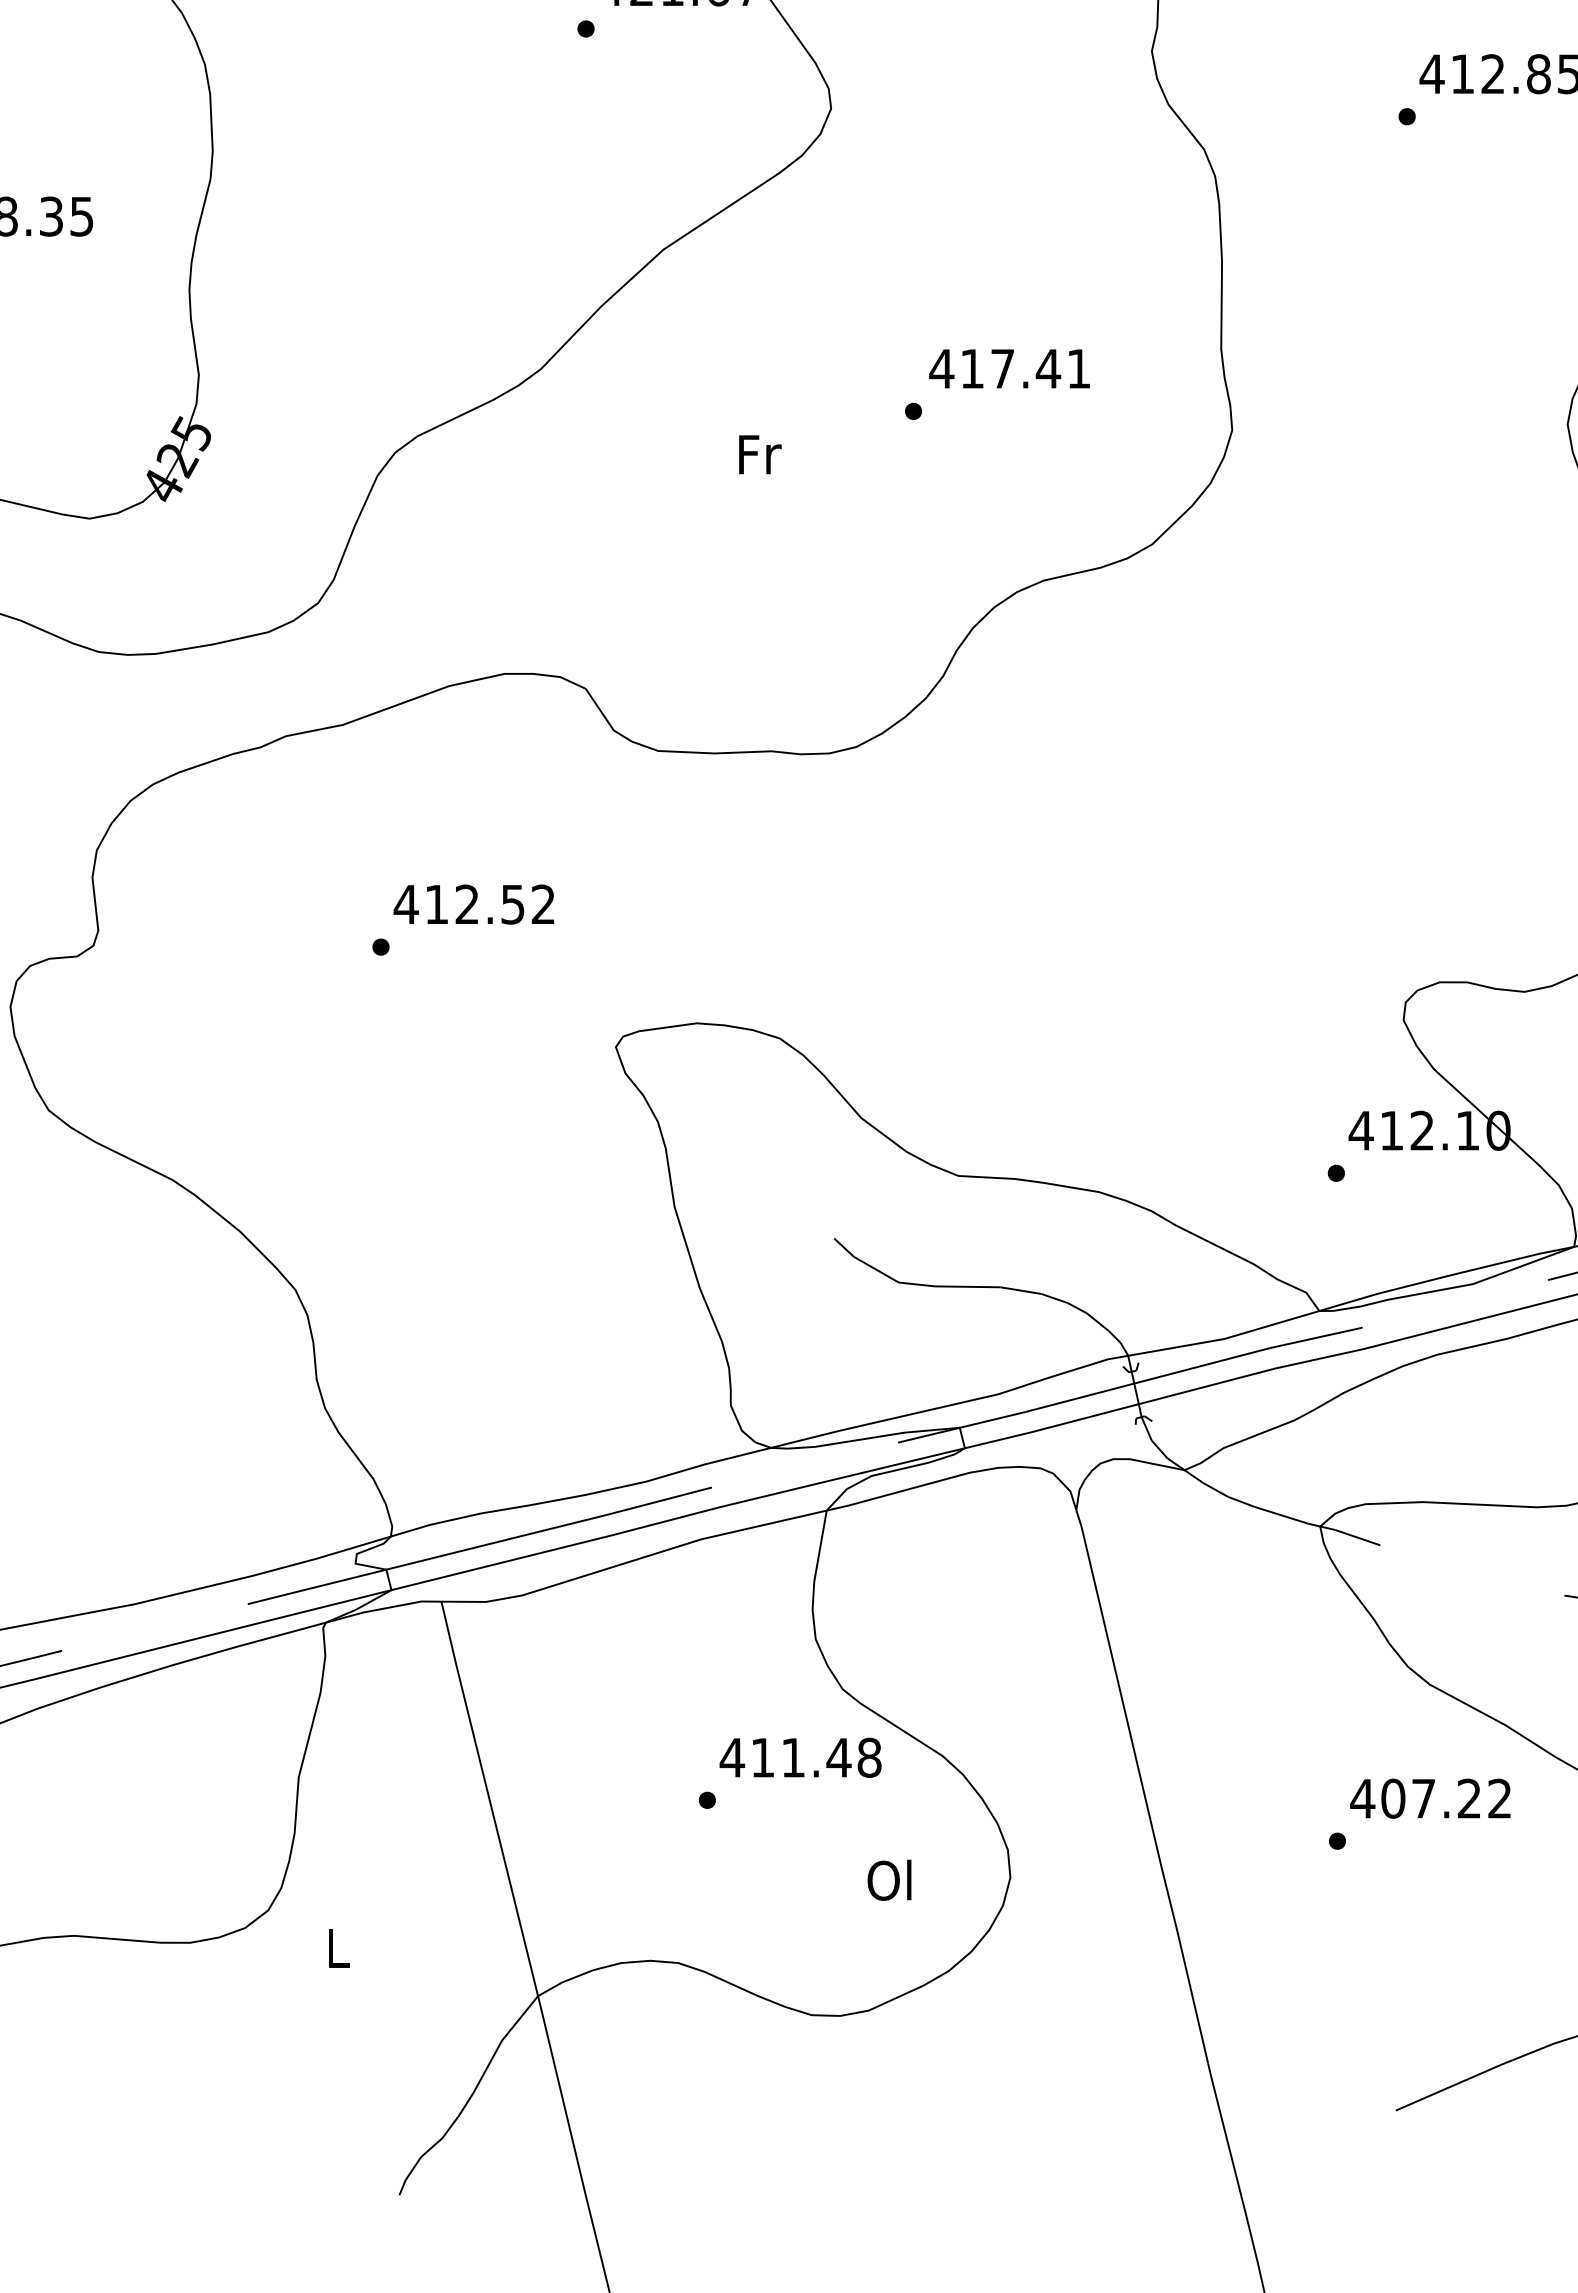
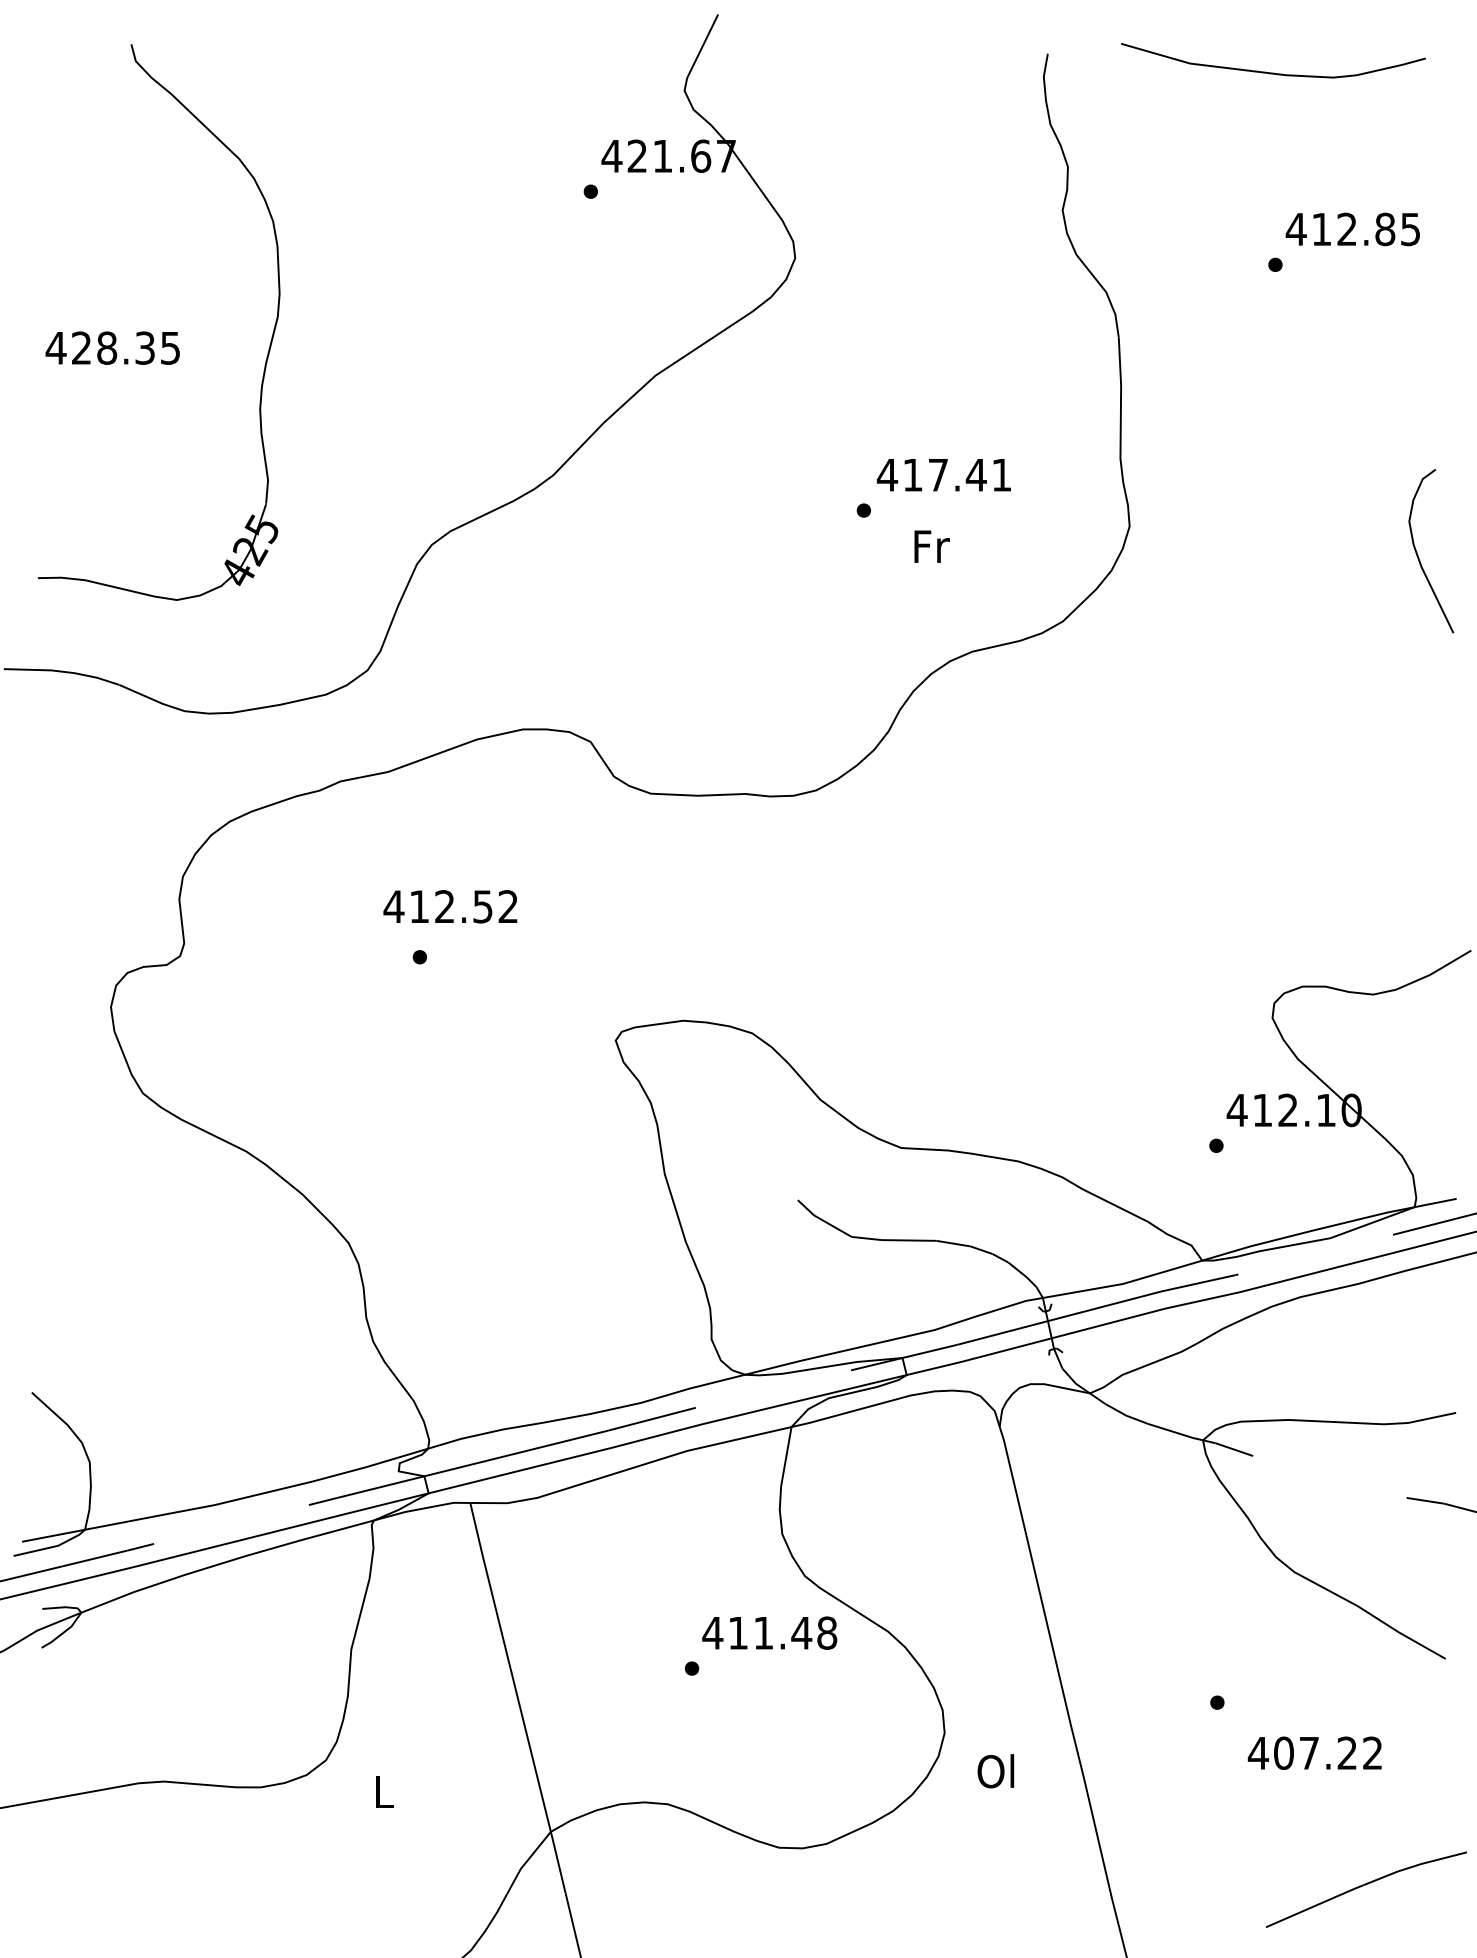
text: (759, 454) -> (931, 546), moved
text: (474, 904) -> (450, 906), moved
text: (1429, 1797) -> (1314, 1752), moved
text: (889, 1880) -> (995, 1771), moved

